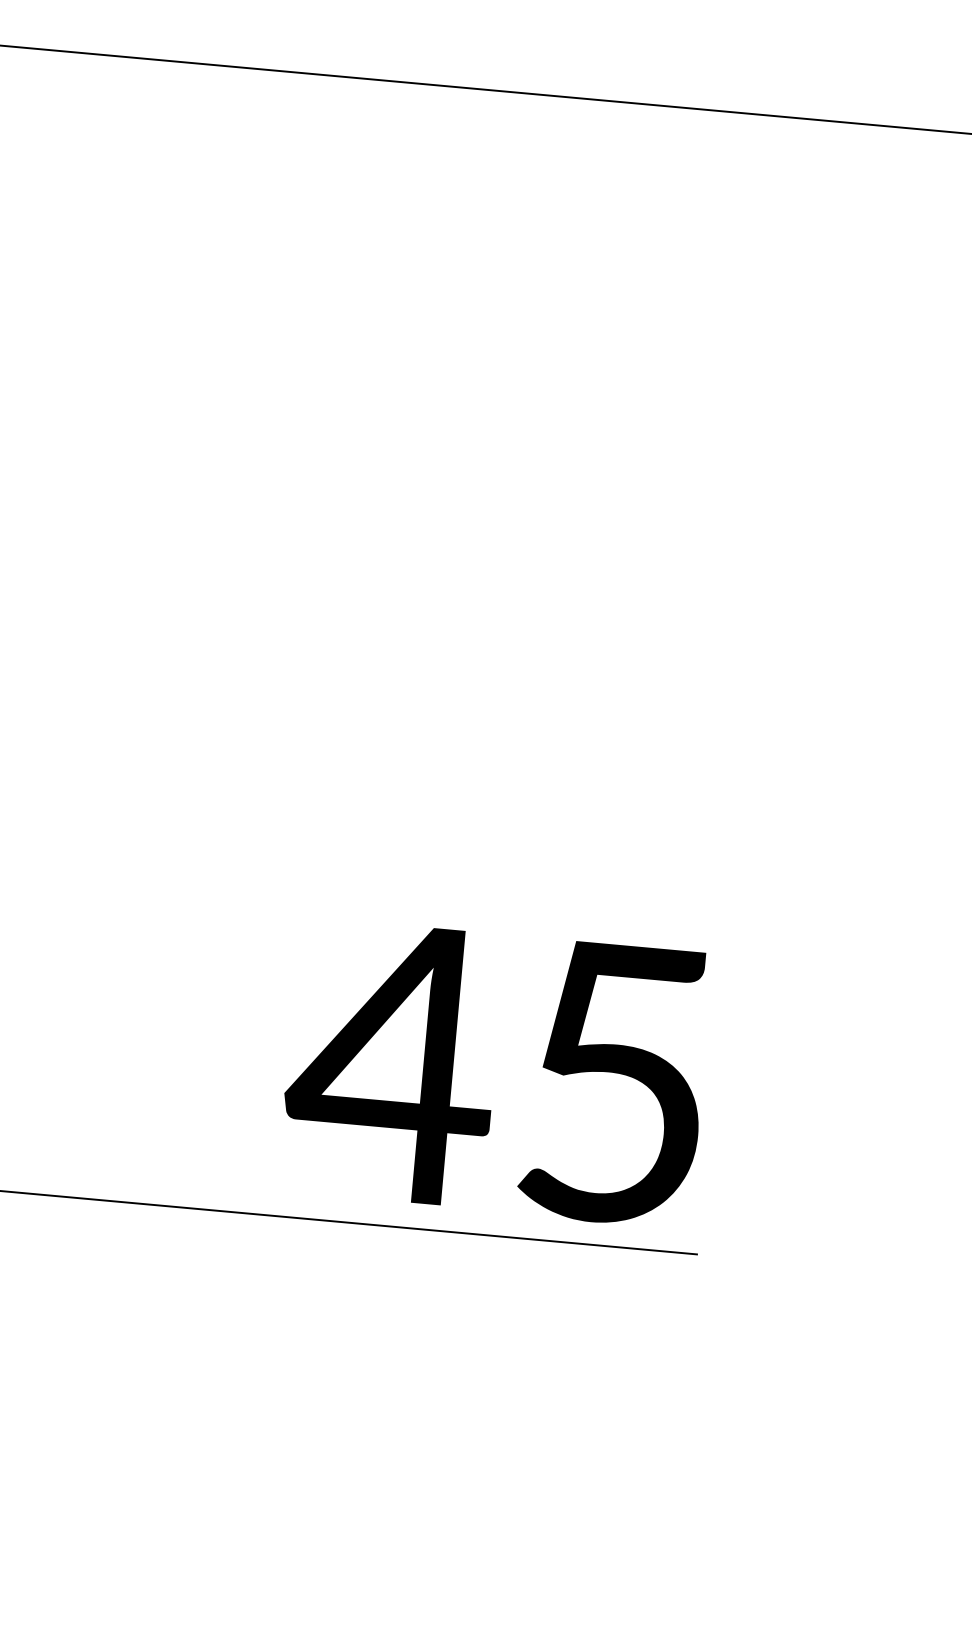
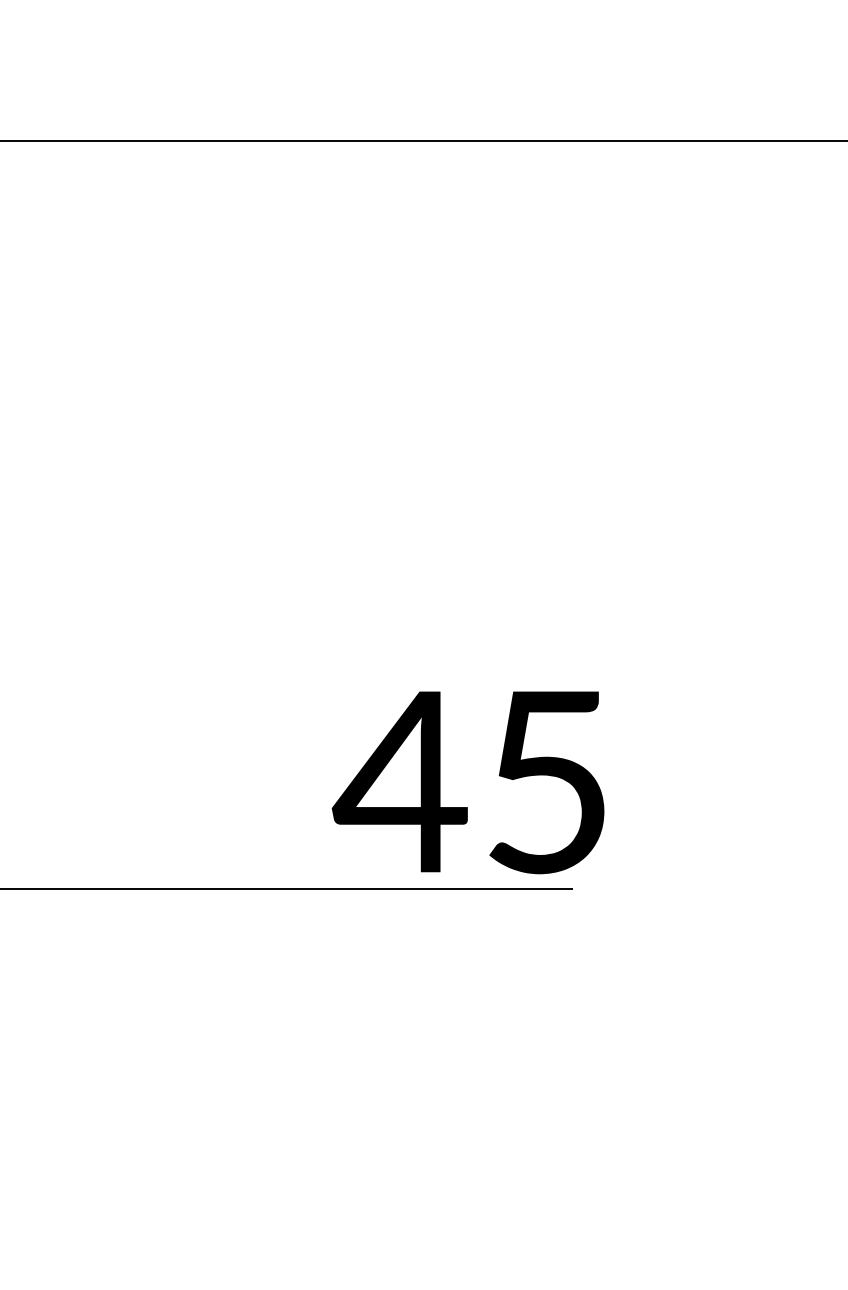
text: (494, 1072) -> (467, 782), moved

